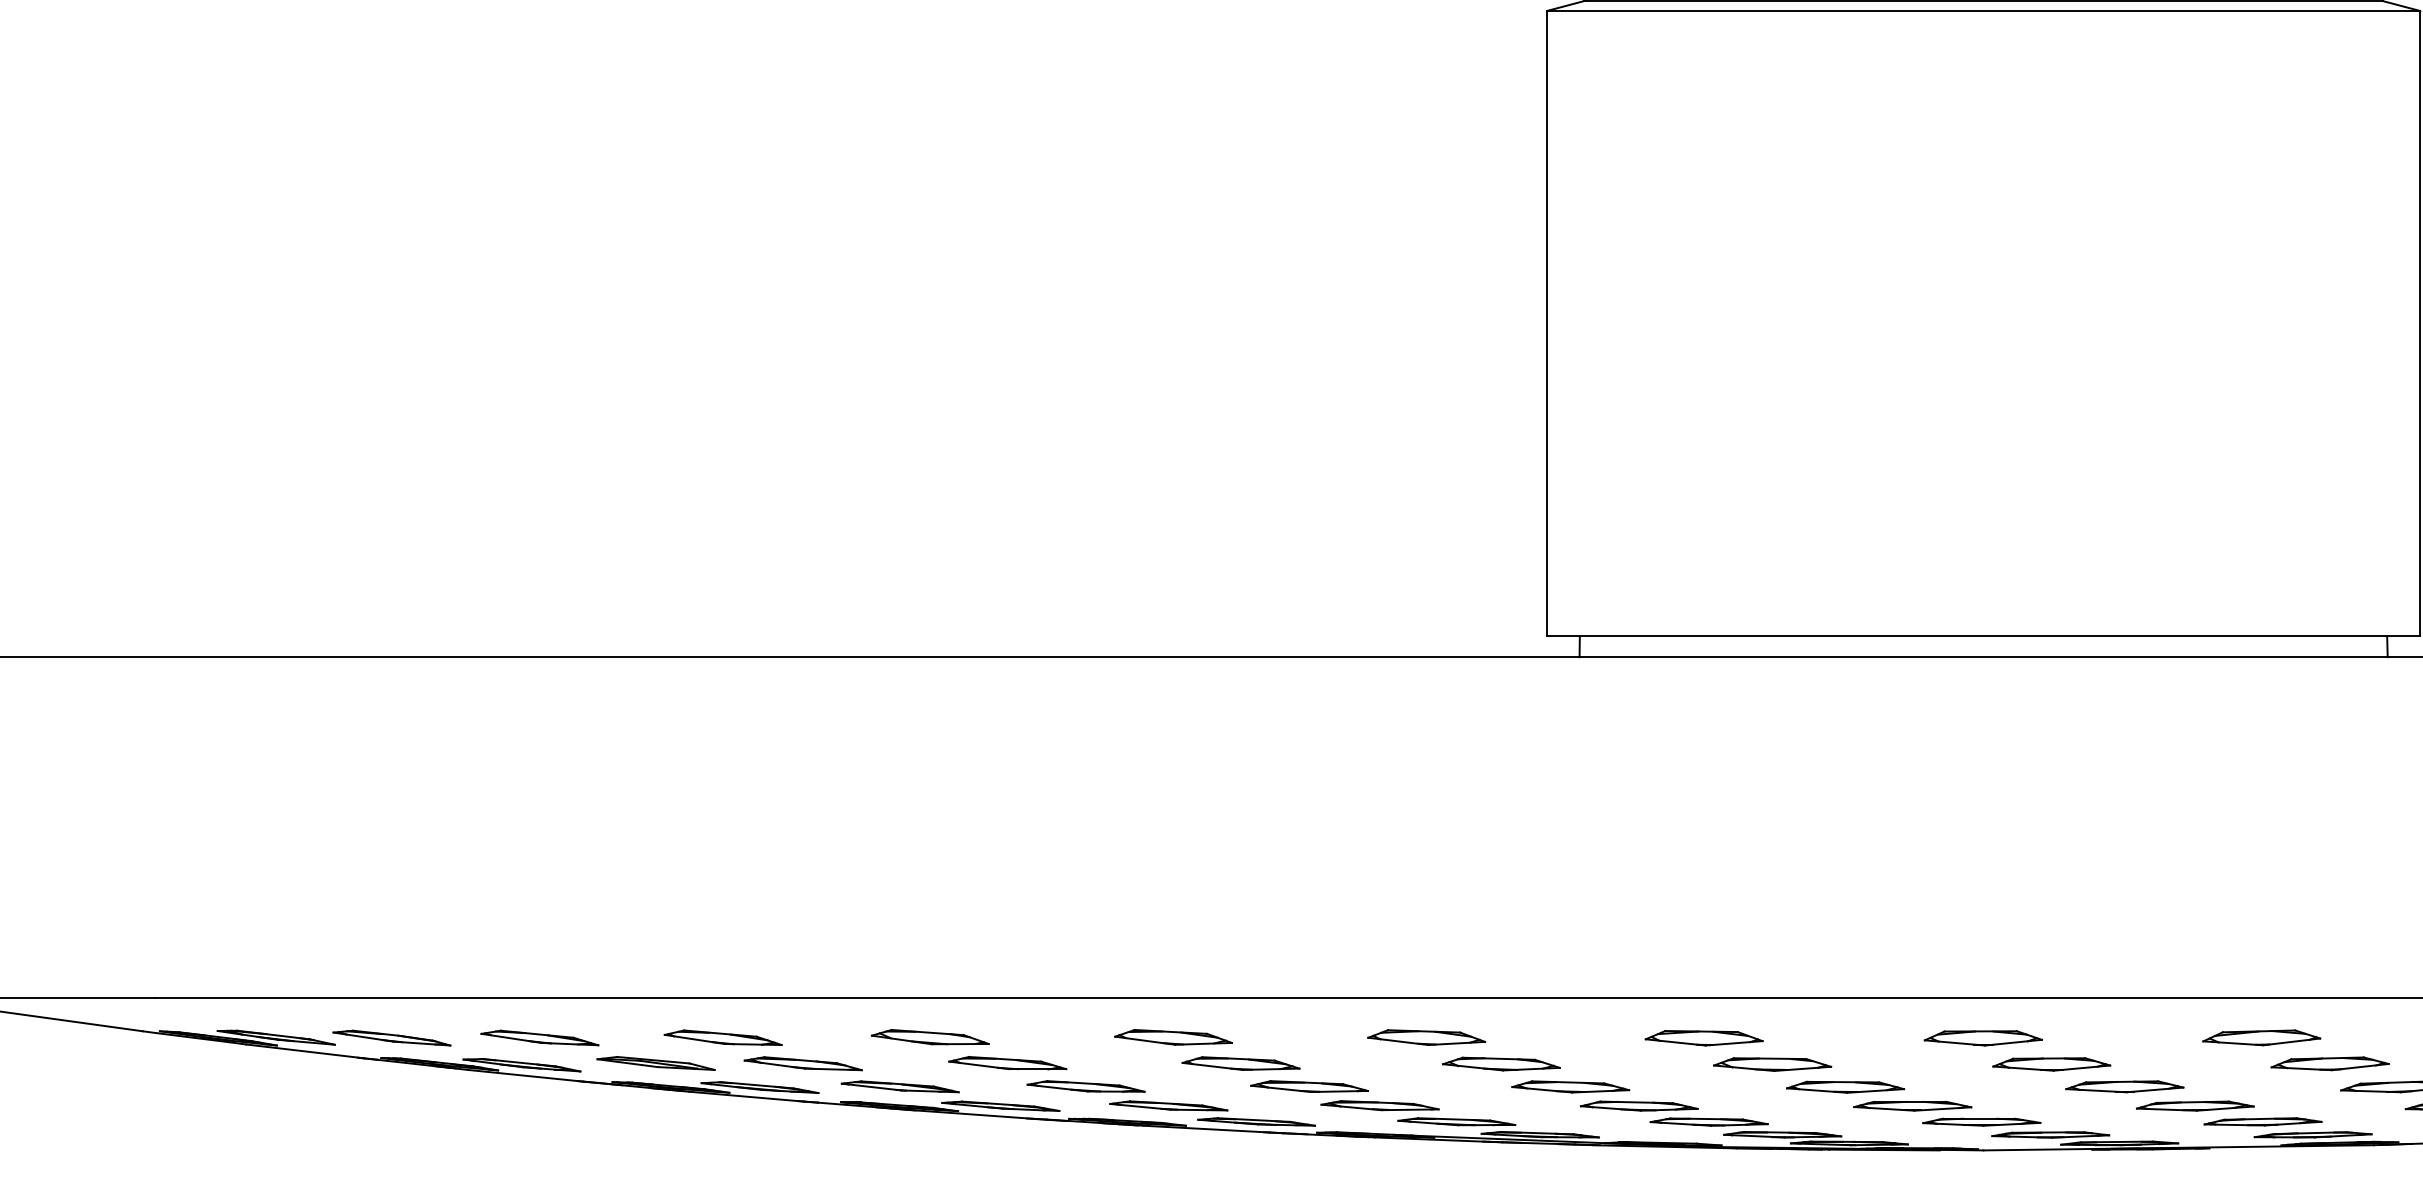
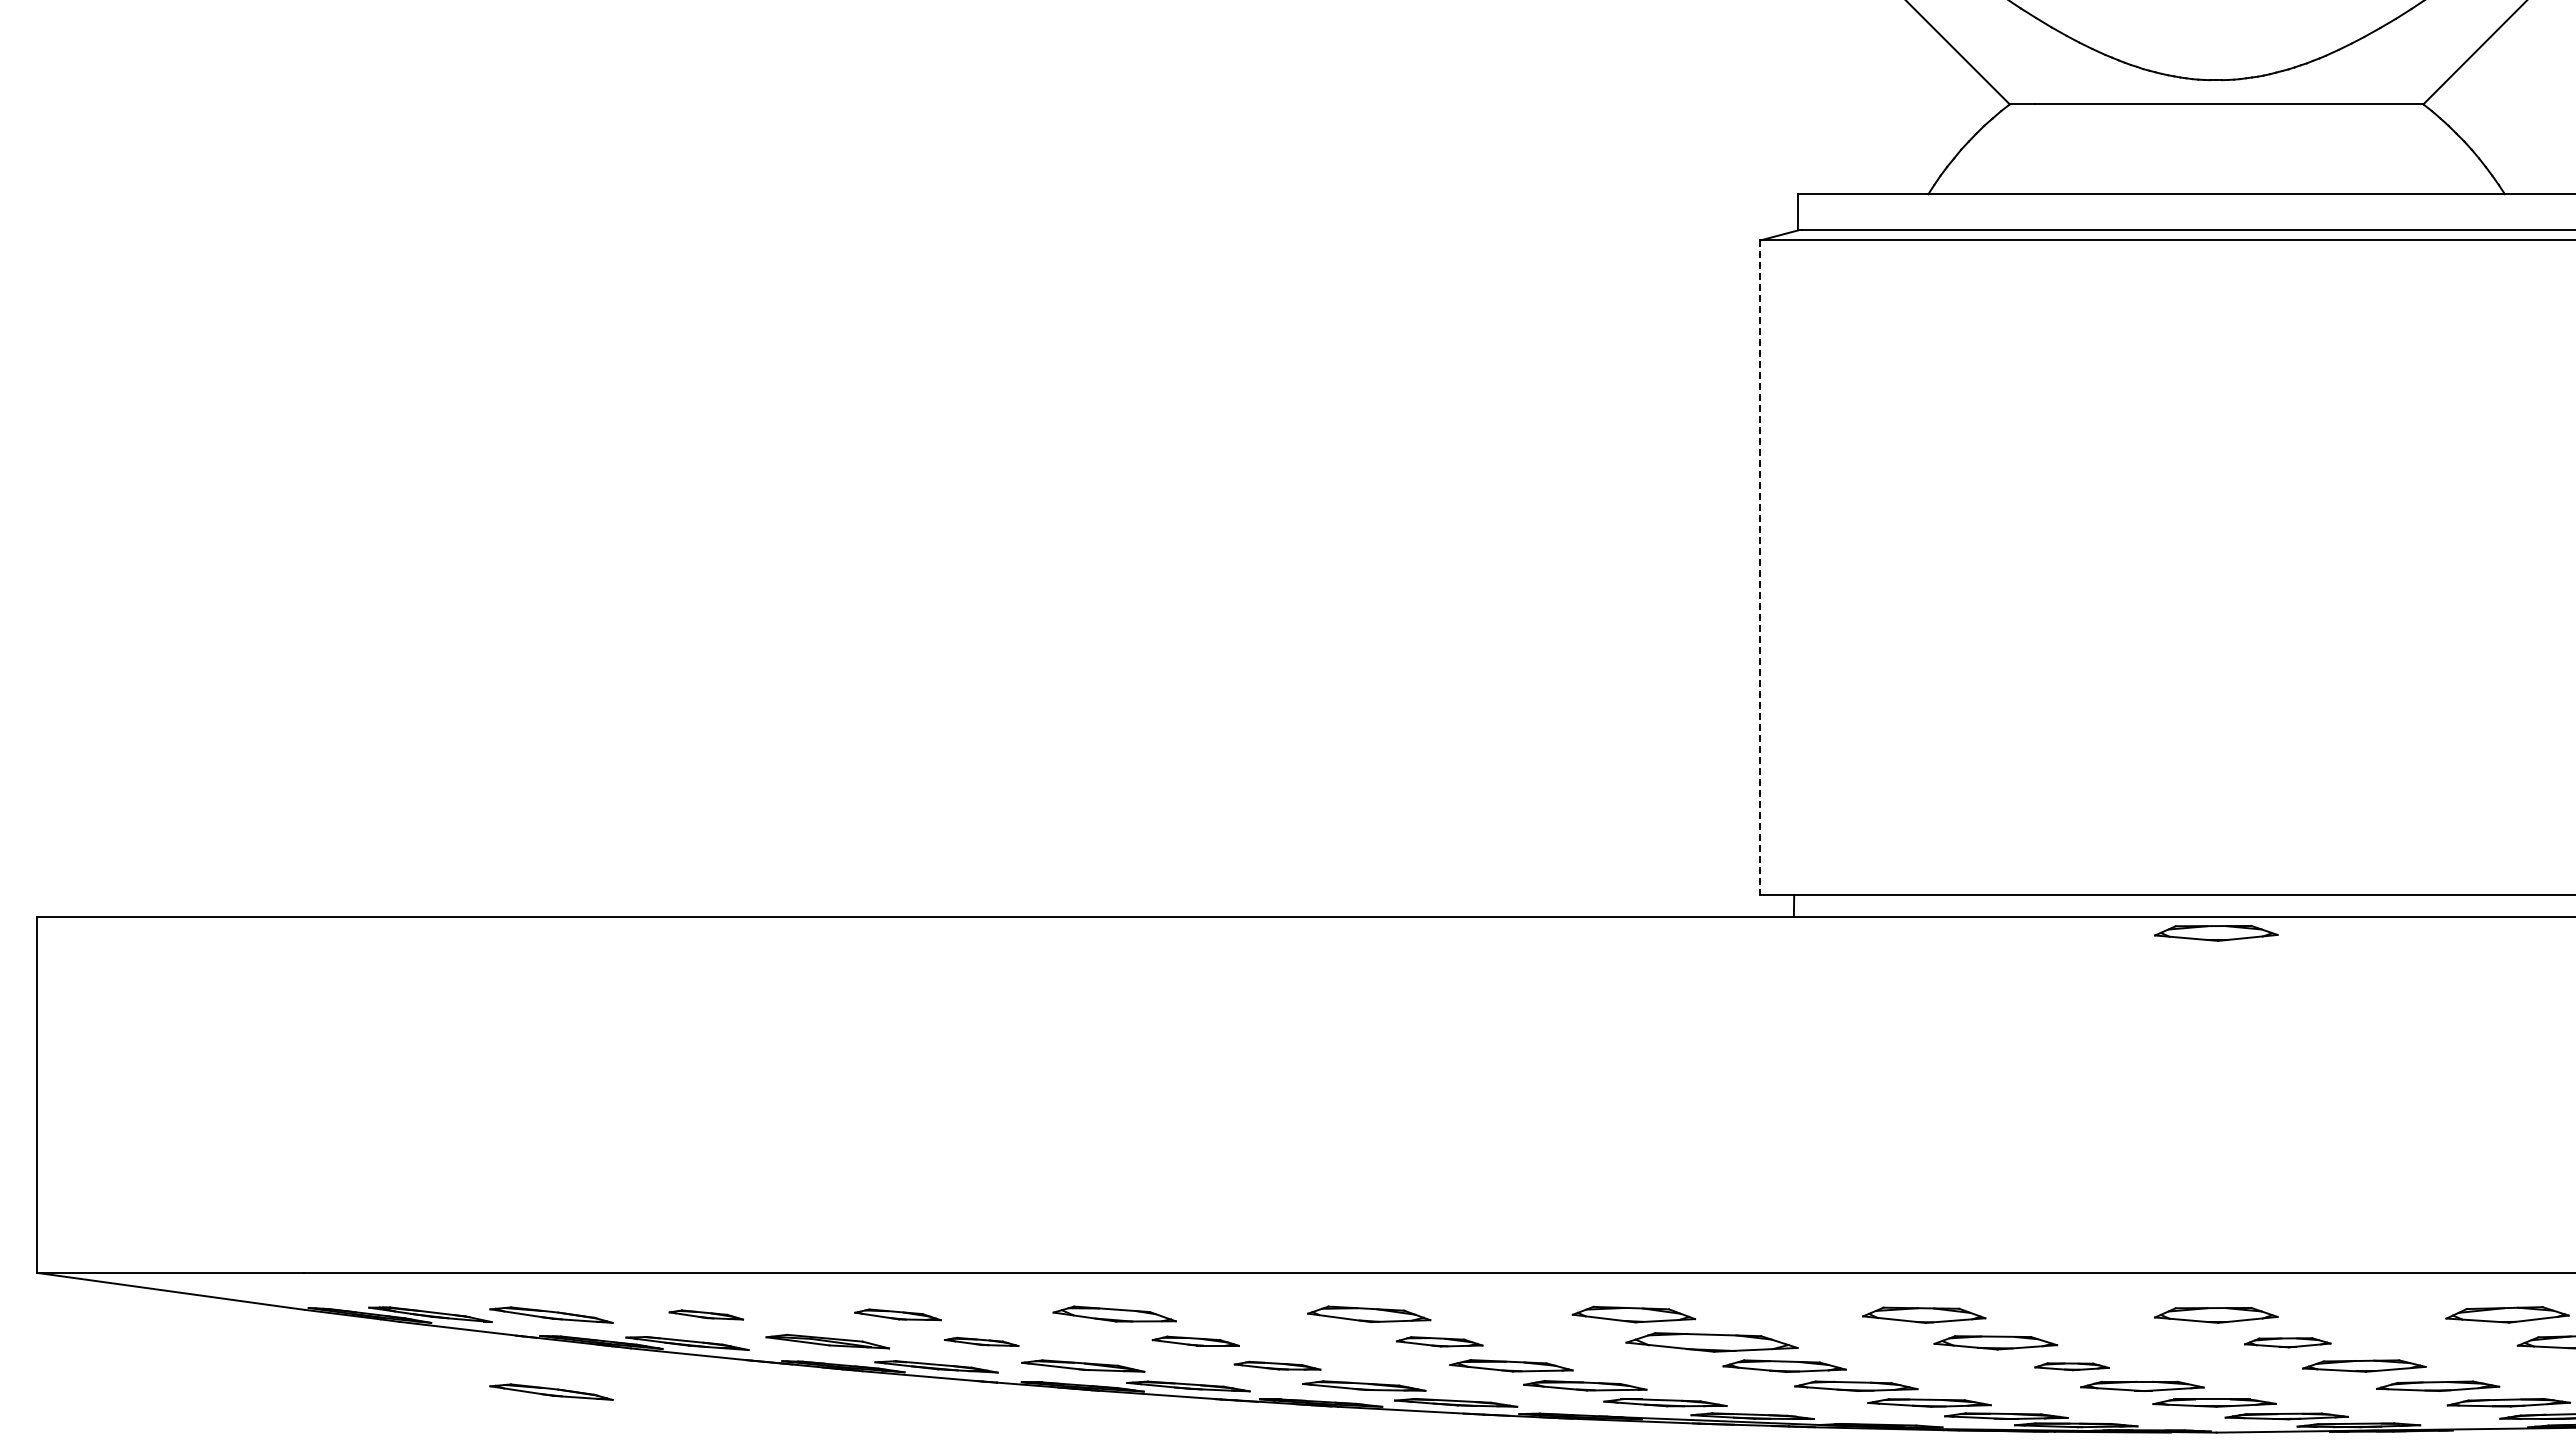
line: (1547, 324) -> (1760, 568), solid -> dashed
part: (1983, 673) -> (2216, 933), added
part: (540, 1037) -> (706, 1314), size x0.6
part: (722, 1037) -> (897, 1314), size x0.7
part: (1007, 1062) -> (1195, 1340), size x0.7
part: (802, 1063) -> (981, 1341), size x0.6
part: (1240, 1063) -> (1439, 1341), size x0.7
part: (1501, 1063) -> (1712, 1341), size x1.4
part: (2051, 1064) -> (2287, 1342), size x0.7
part: (1085, 1086) -> (1277, 1365), size x0.7
part: (1844, 1087) -> (2071, 1366), size x0.6
part: (391, 1111) -> (551, 1391), added

